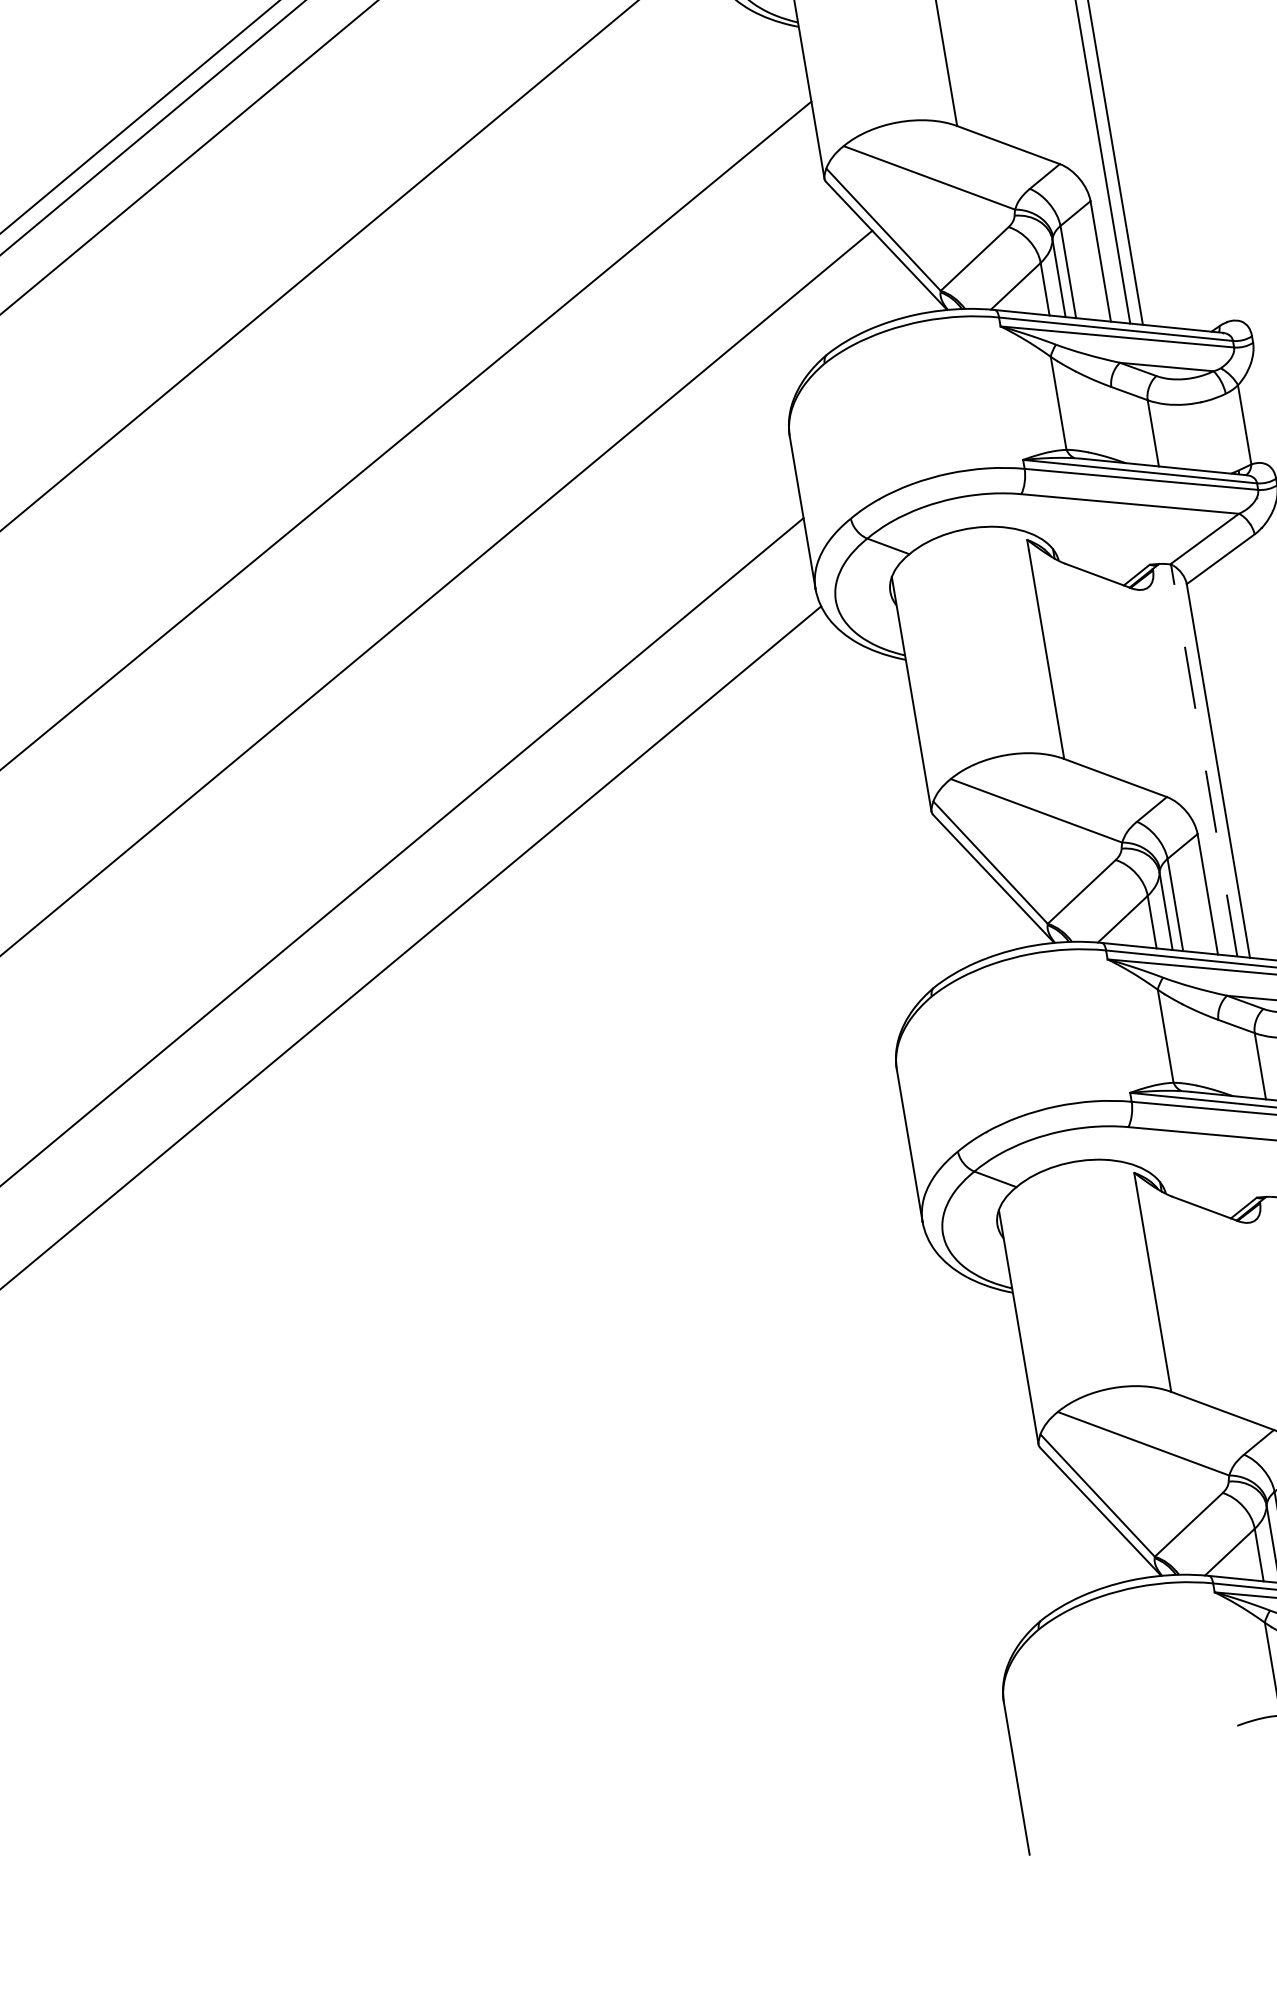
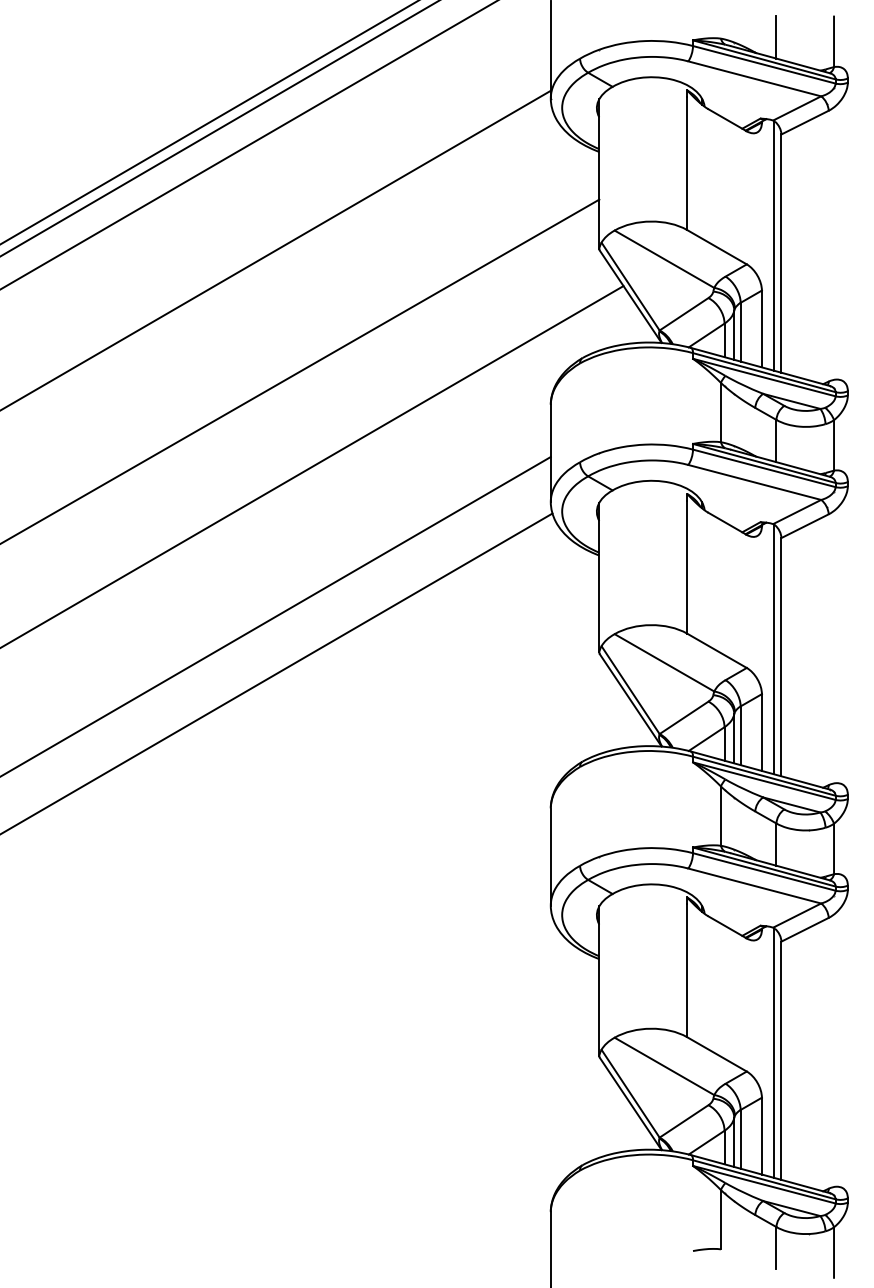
line: (1203, 761) -> (773, 649), dashed -> solid

